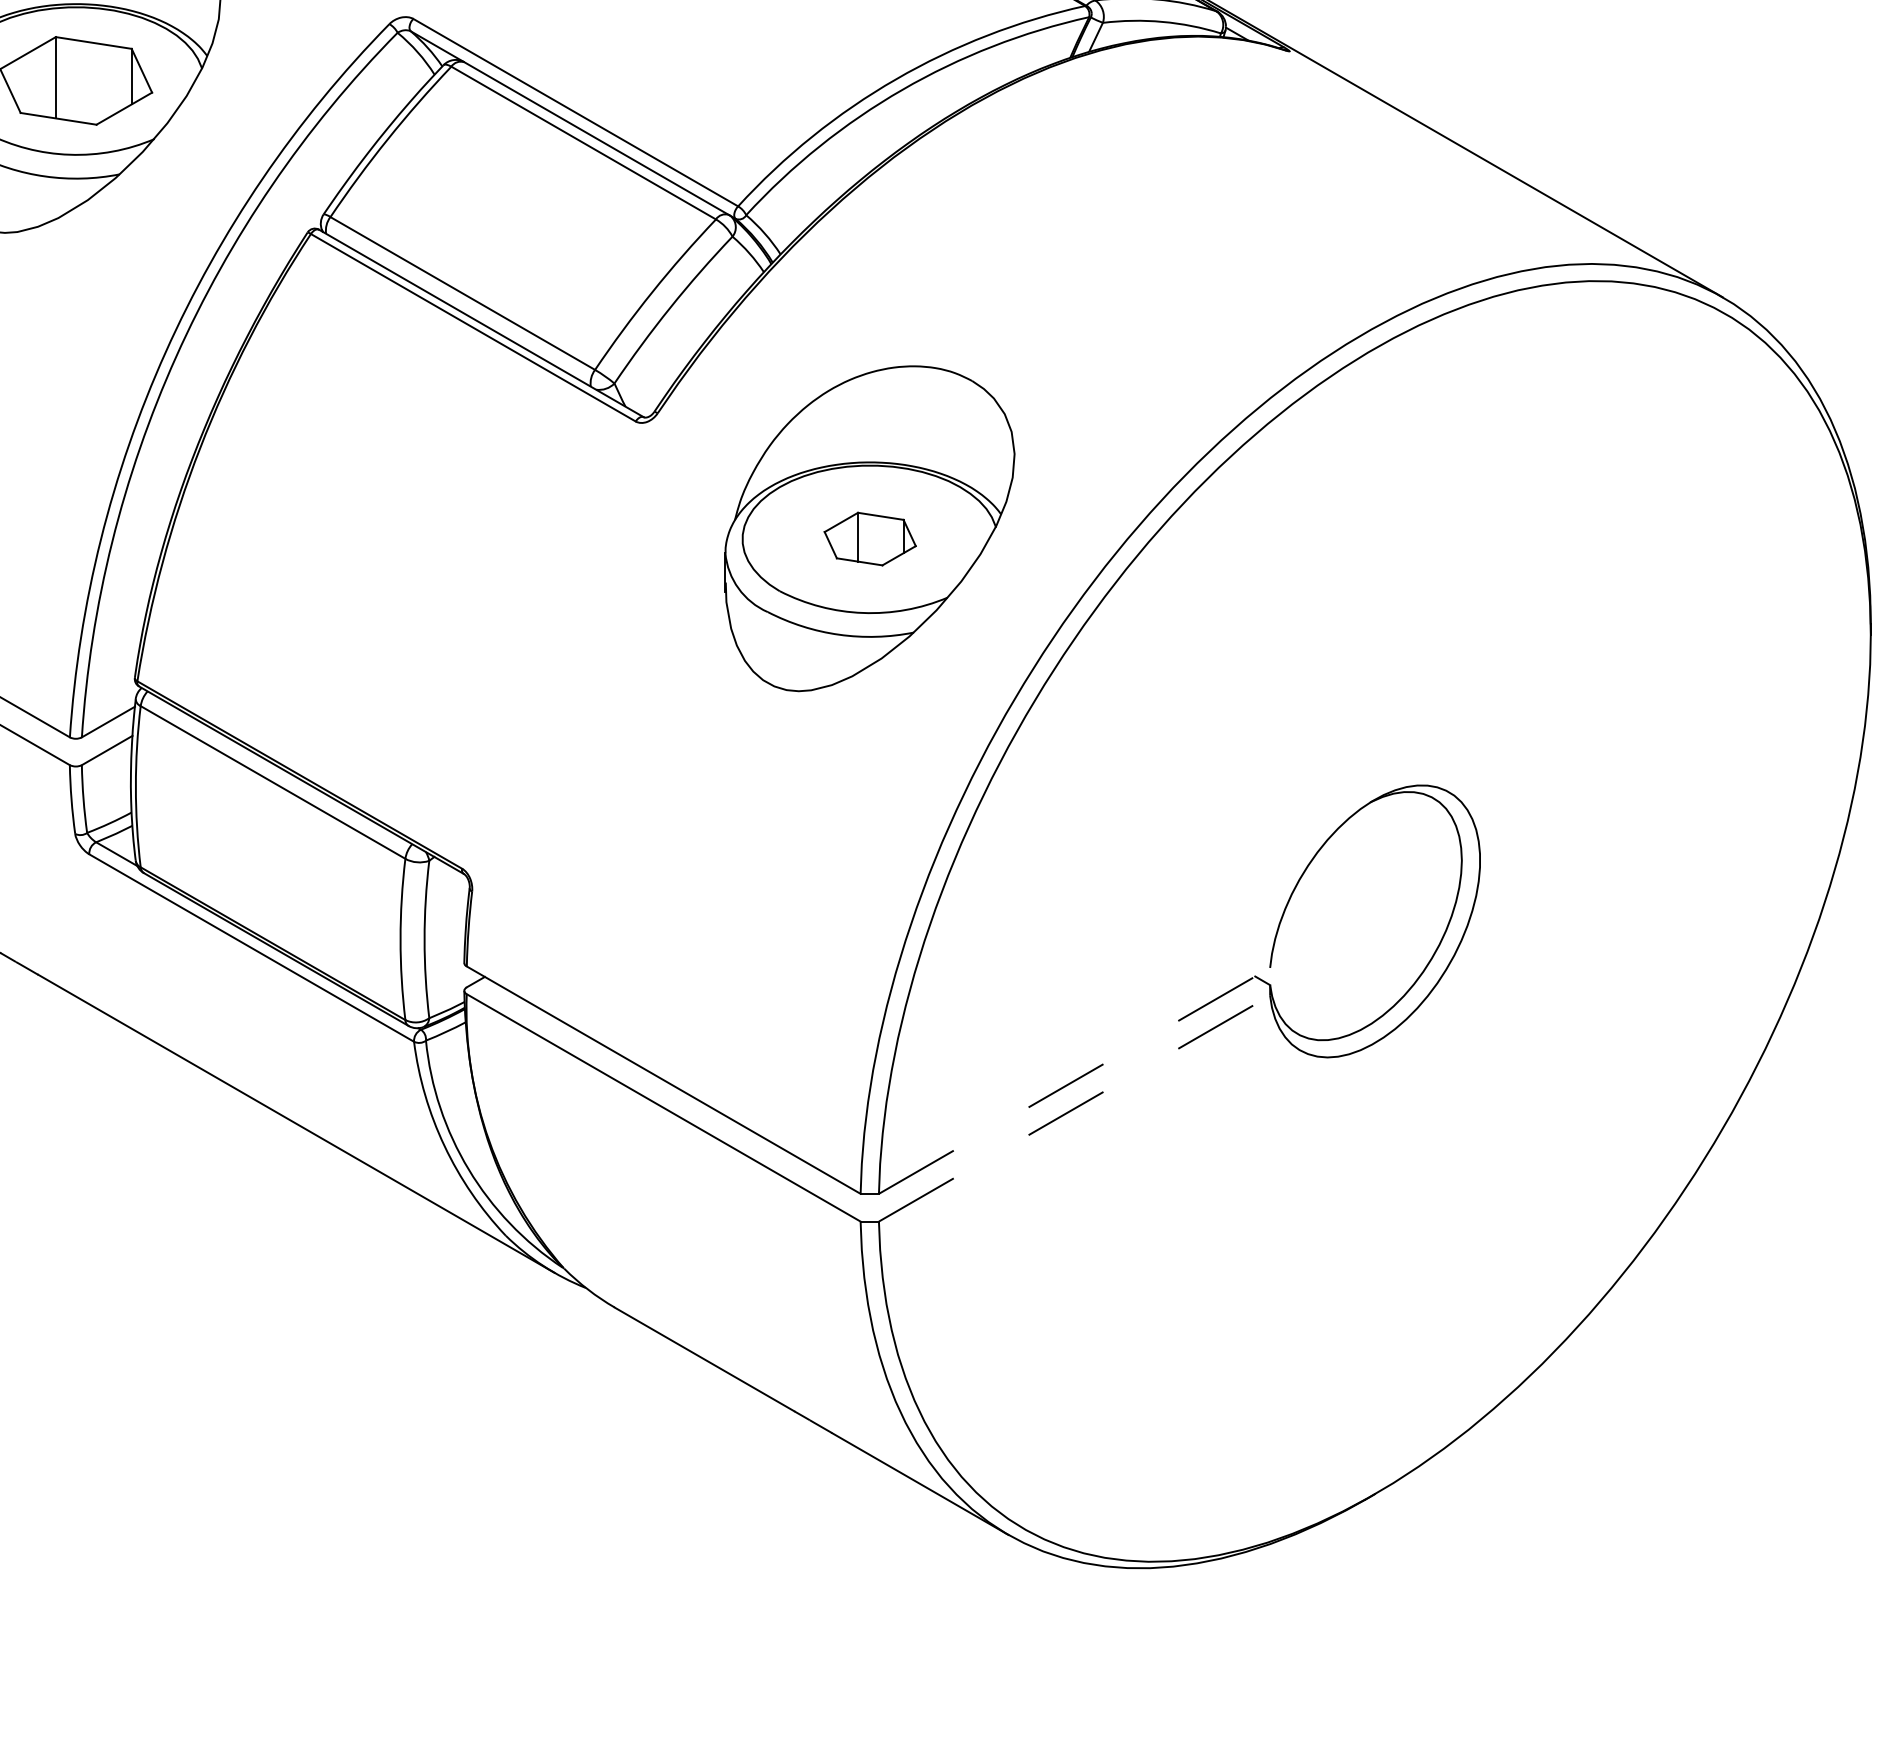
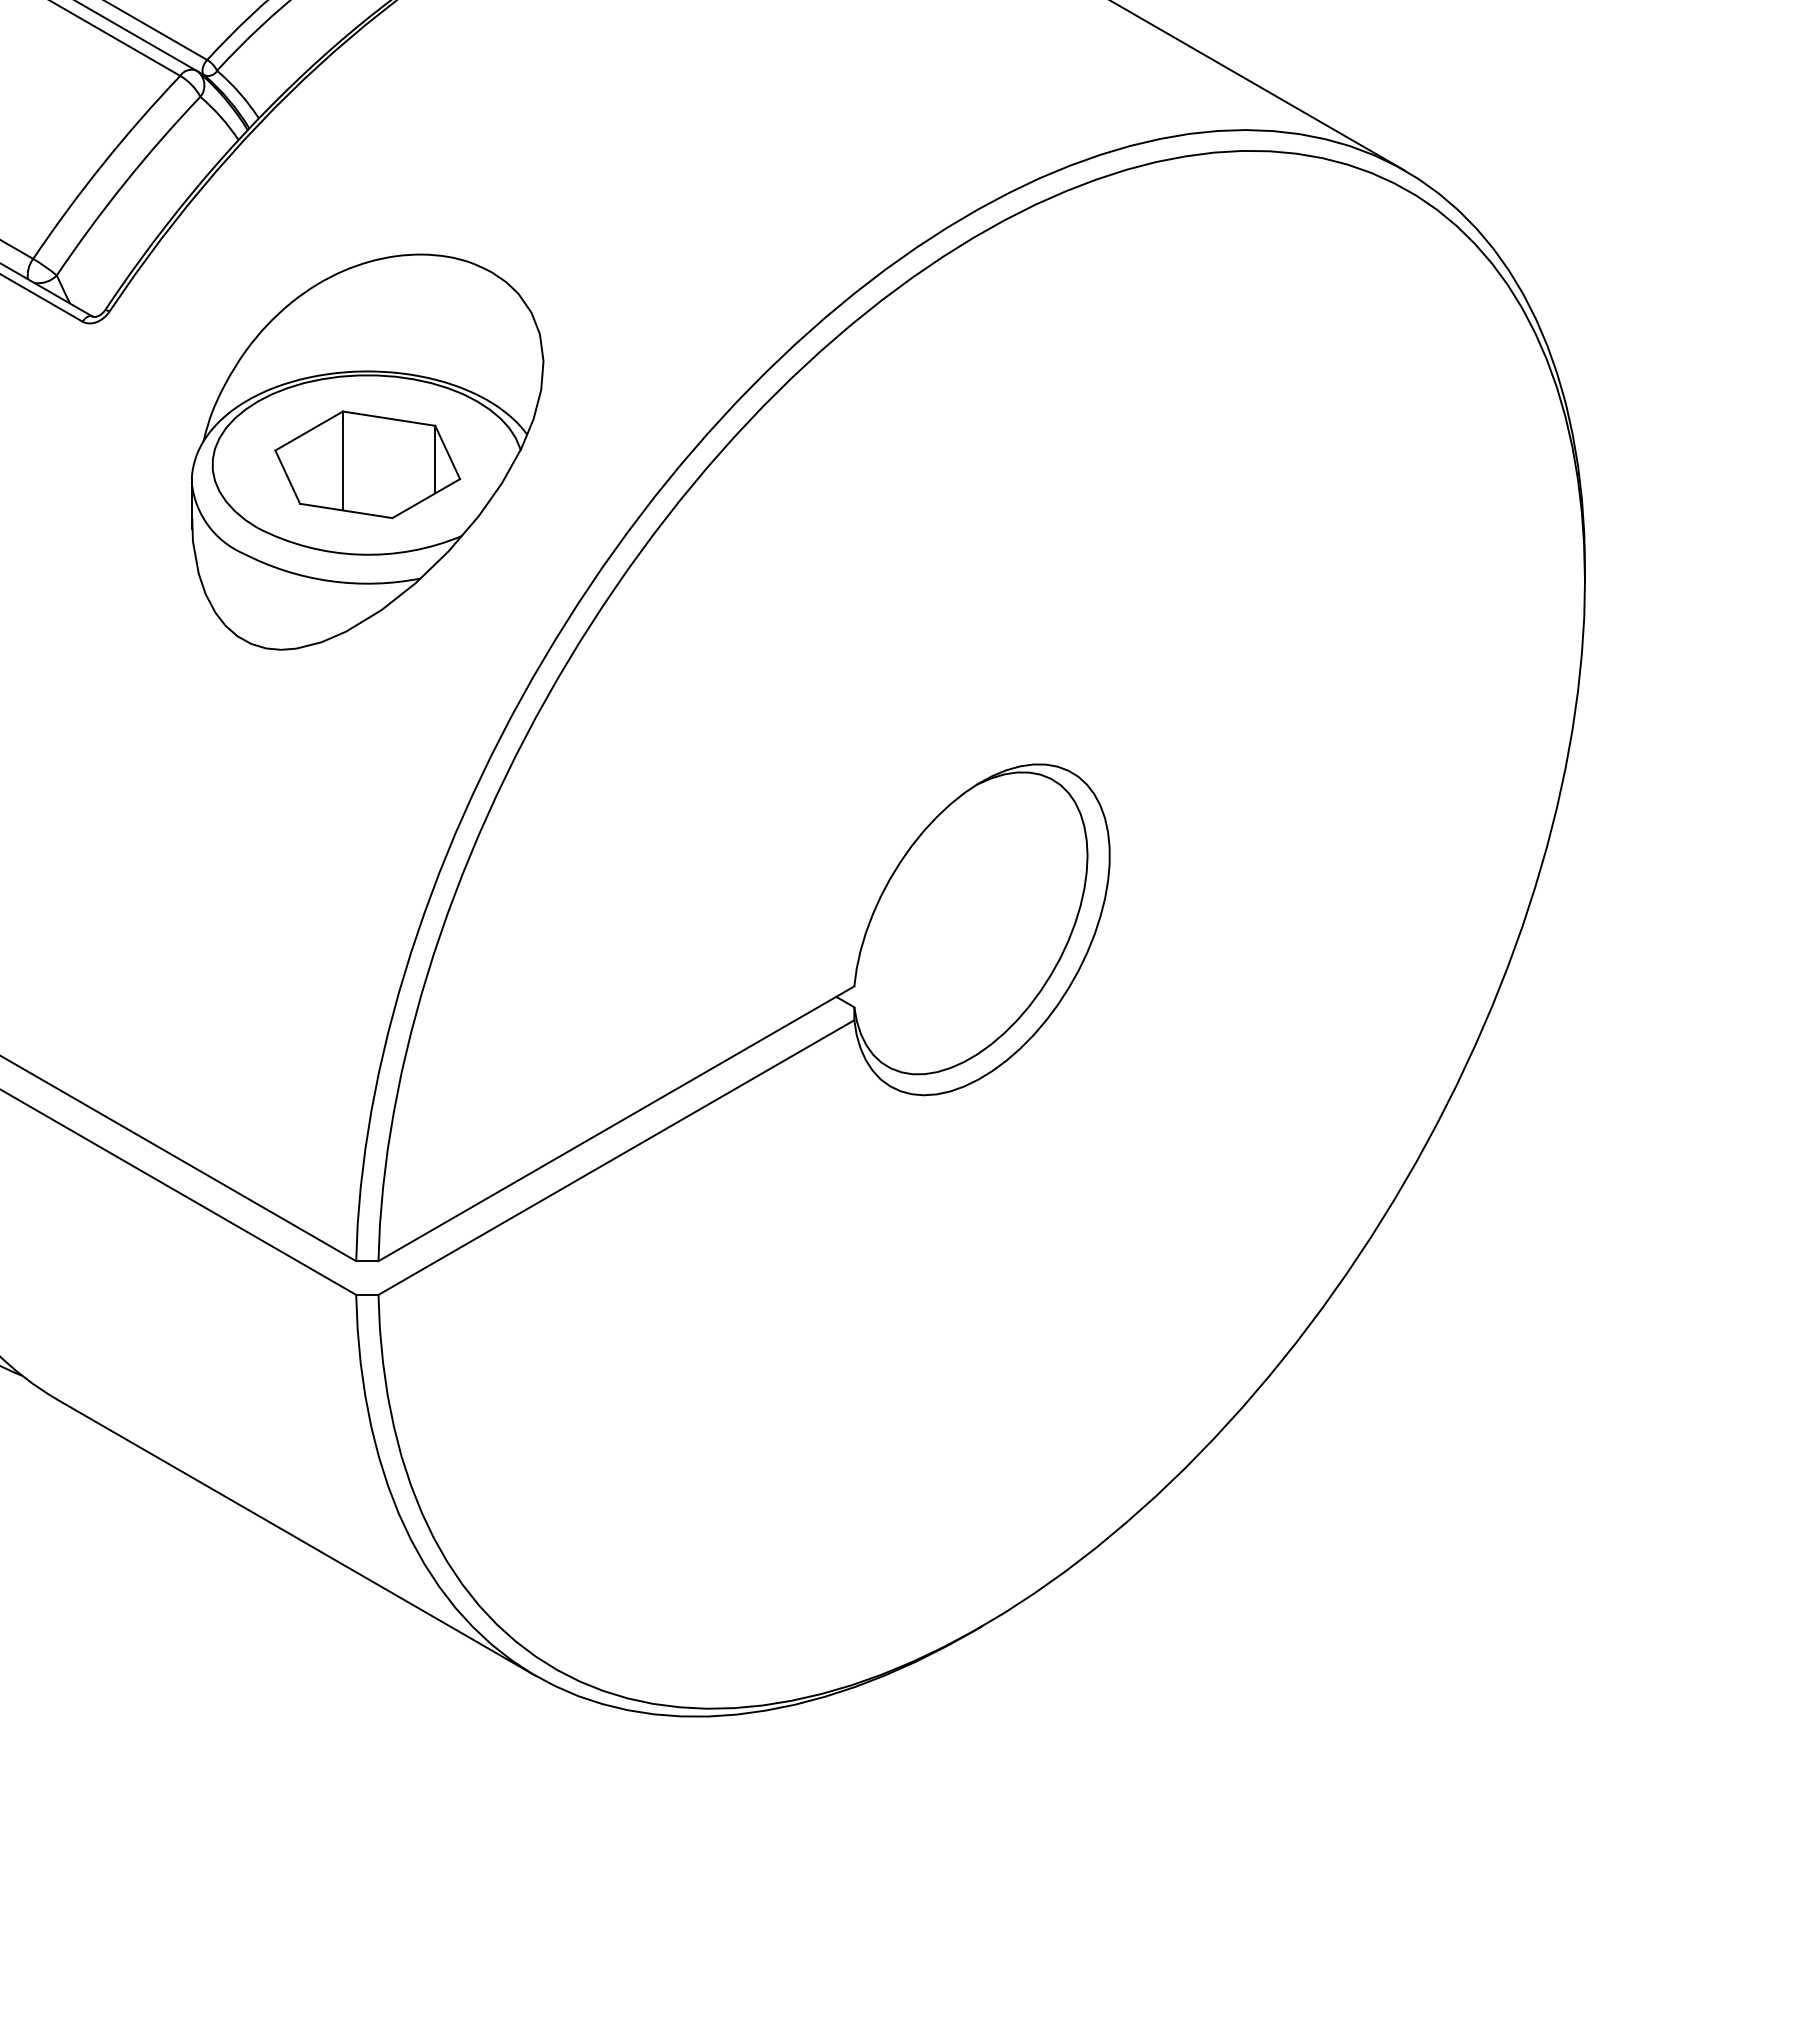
part: (870, 538) -> (368, 464), size x1.67
line: (1074, 1080) -> (616, 1123), dashed -> solid
line: (1074, 1108) -> (616, 1157), dashed -> solid

